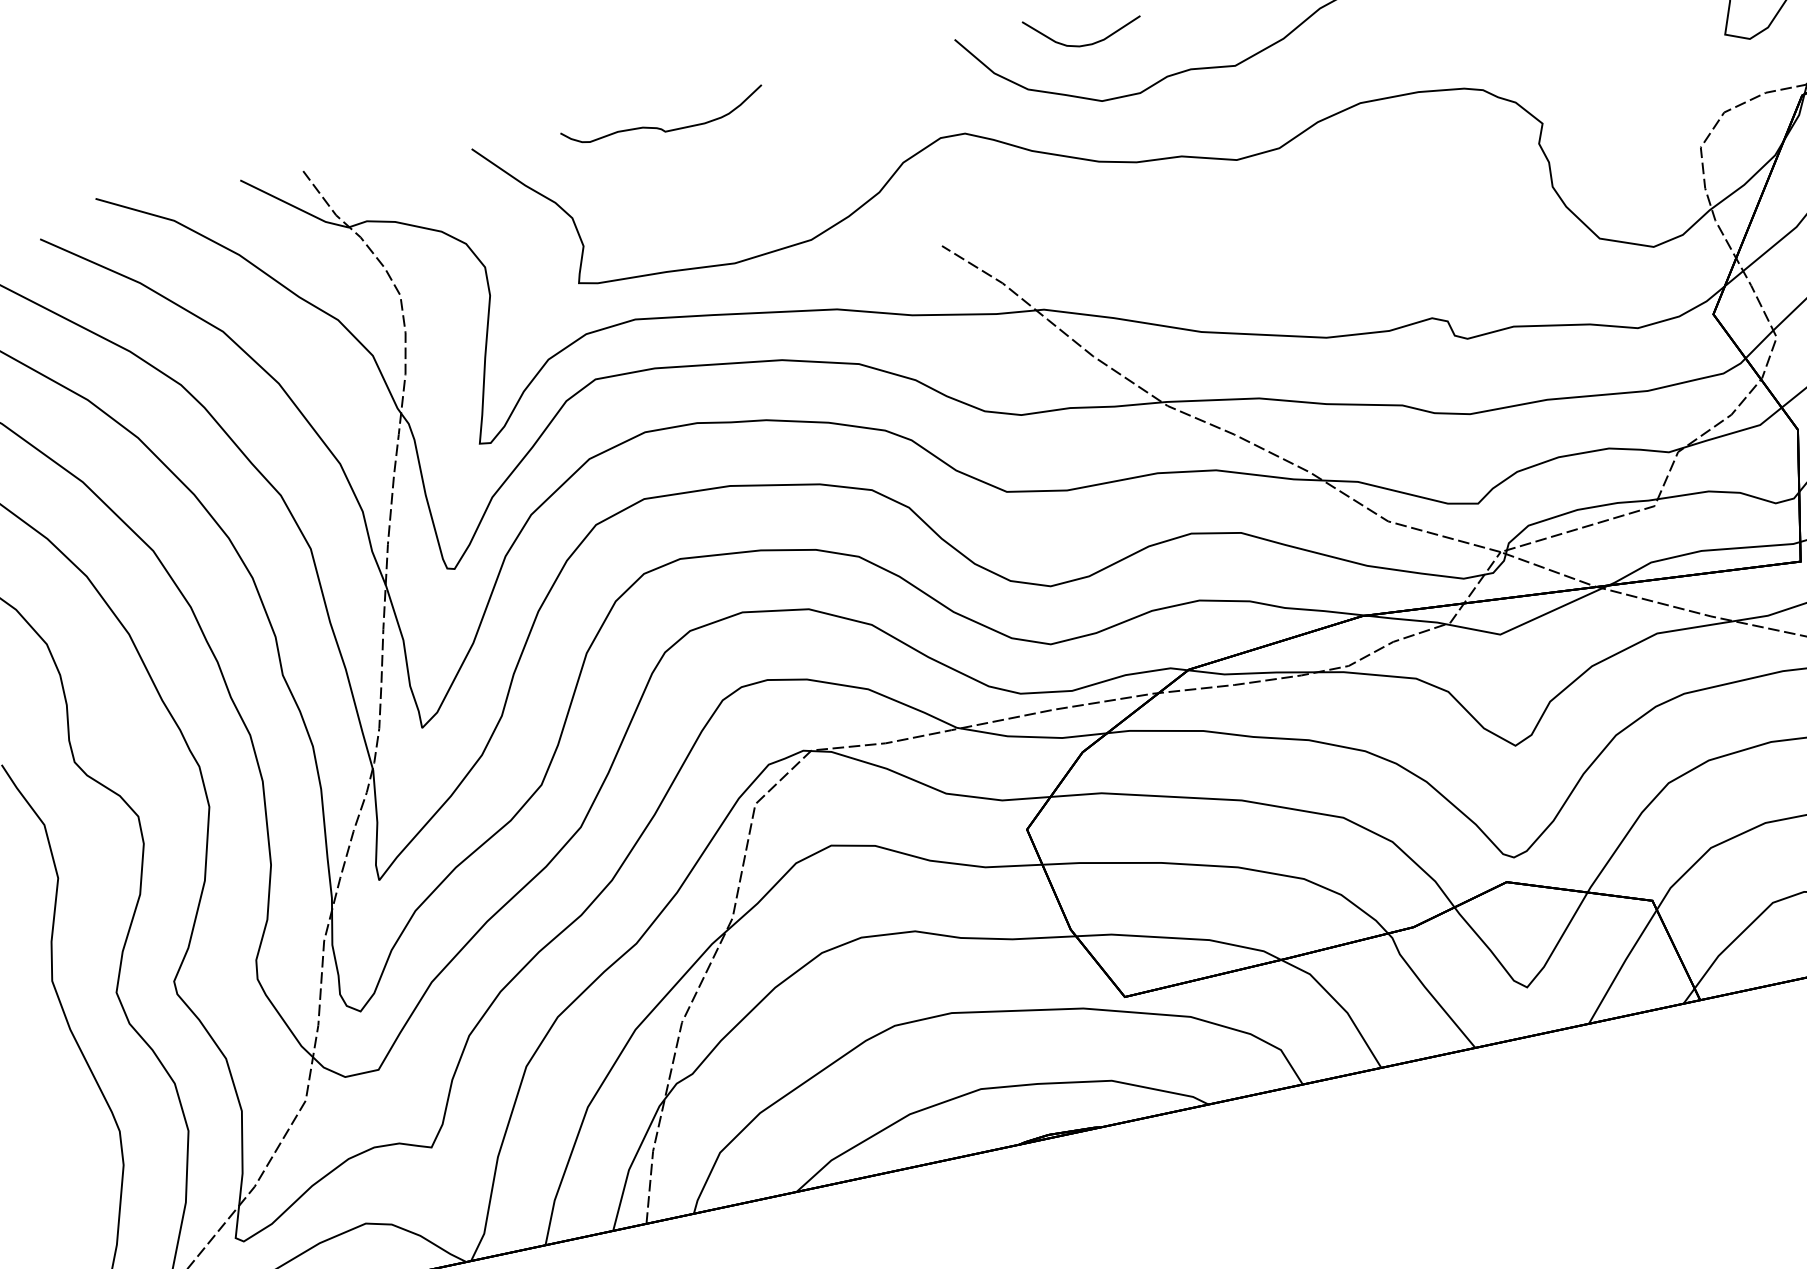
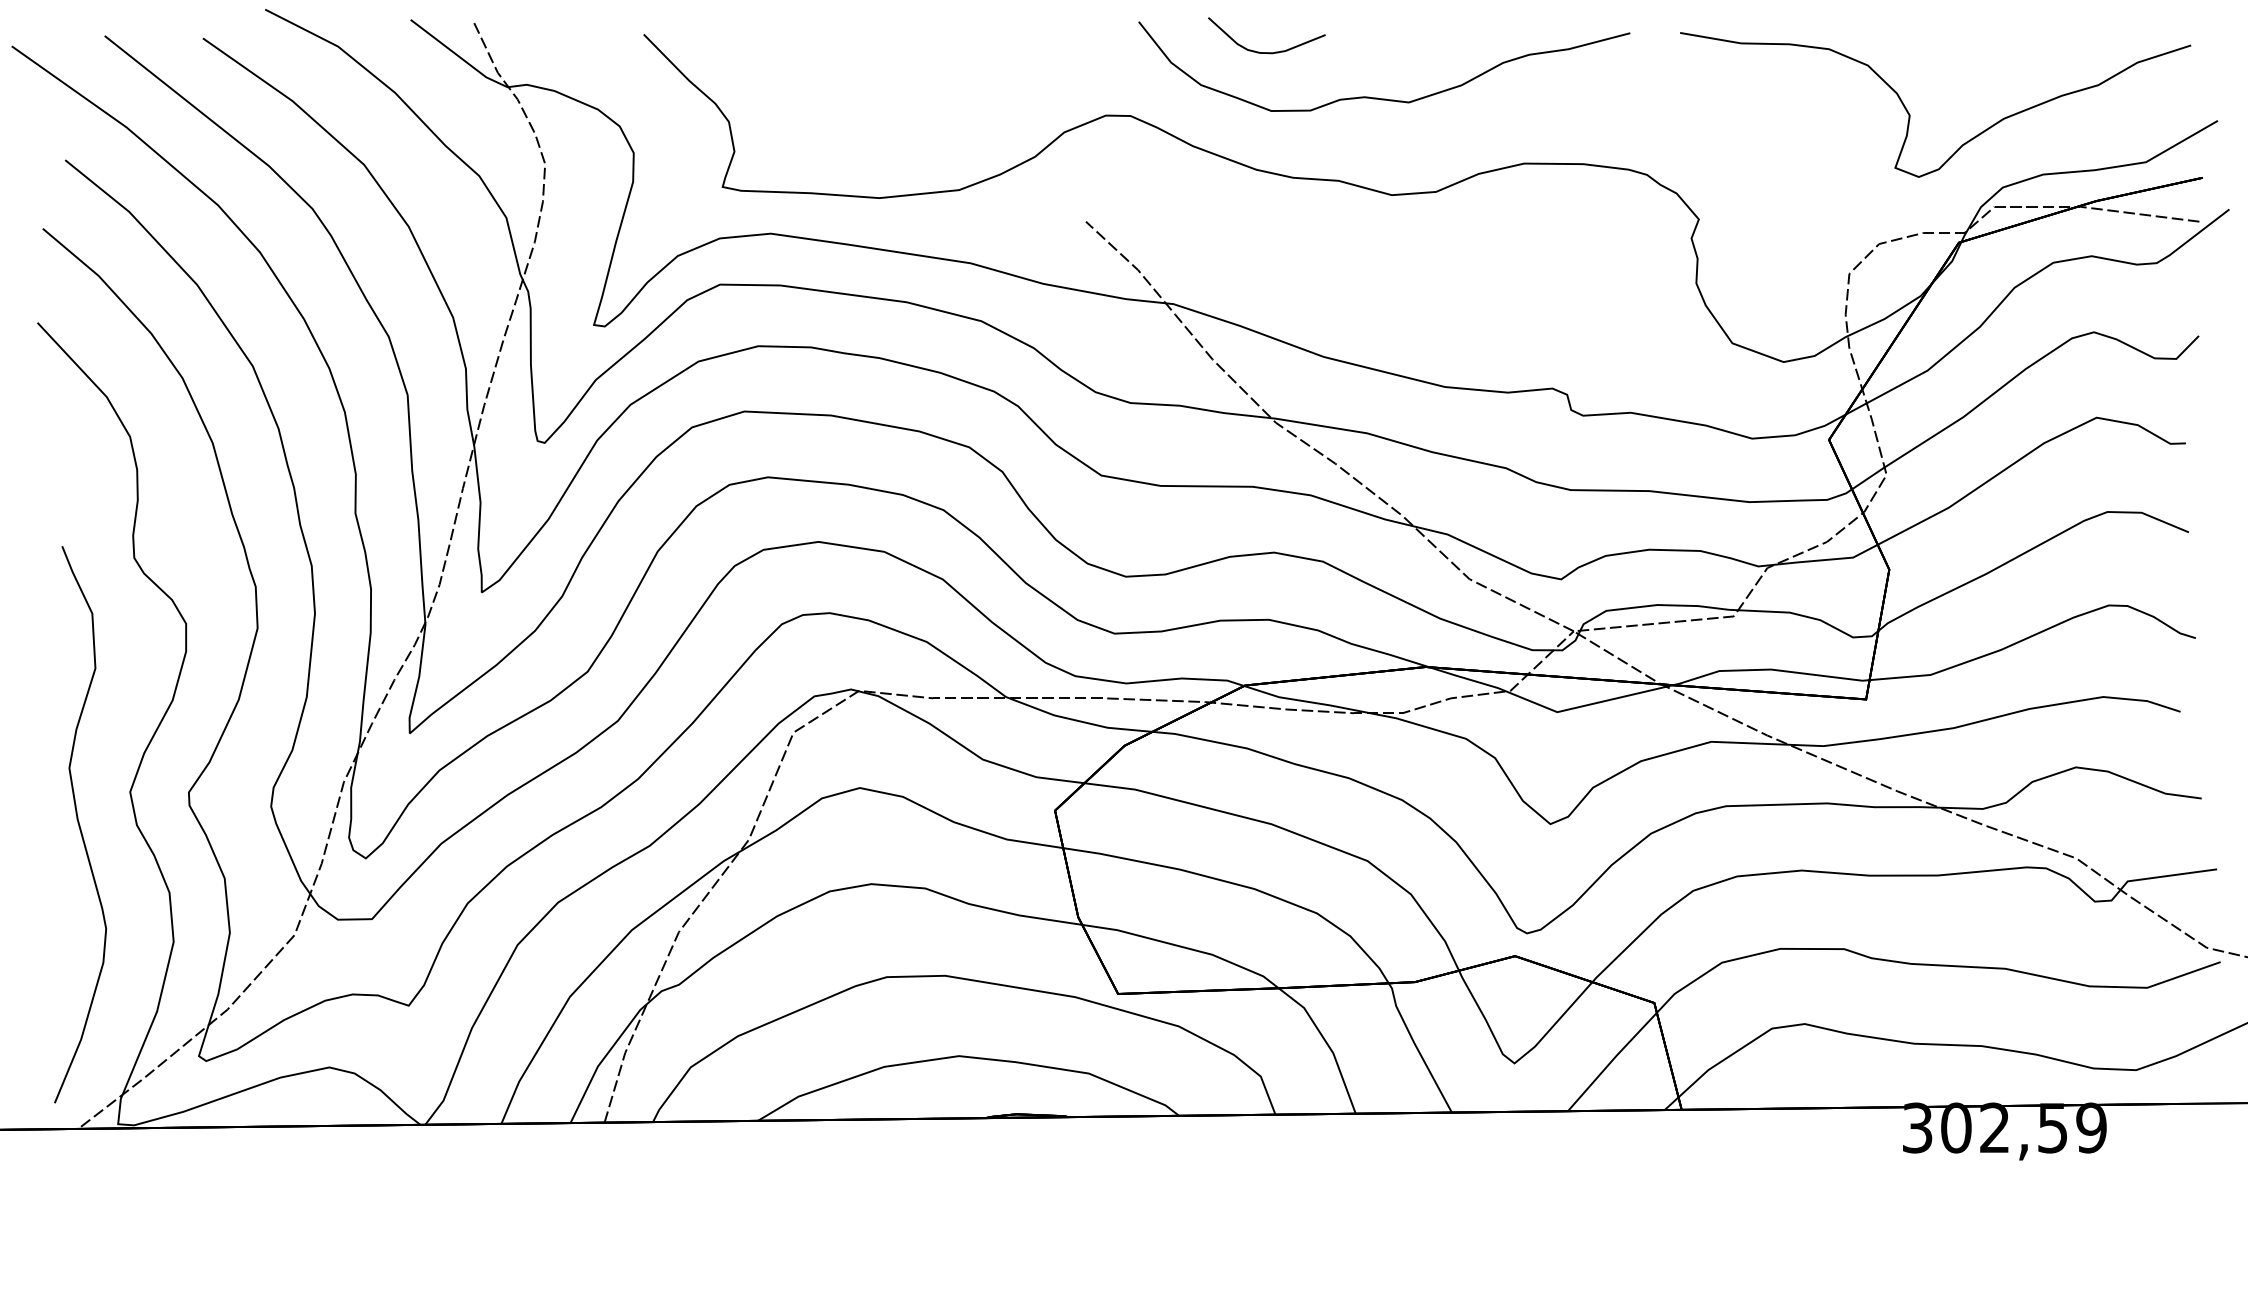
curve: (659, 127) -> (832, 50), removed

